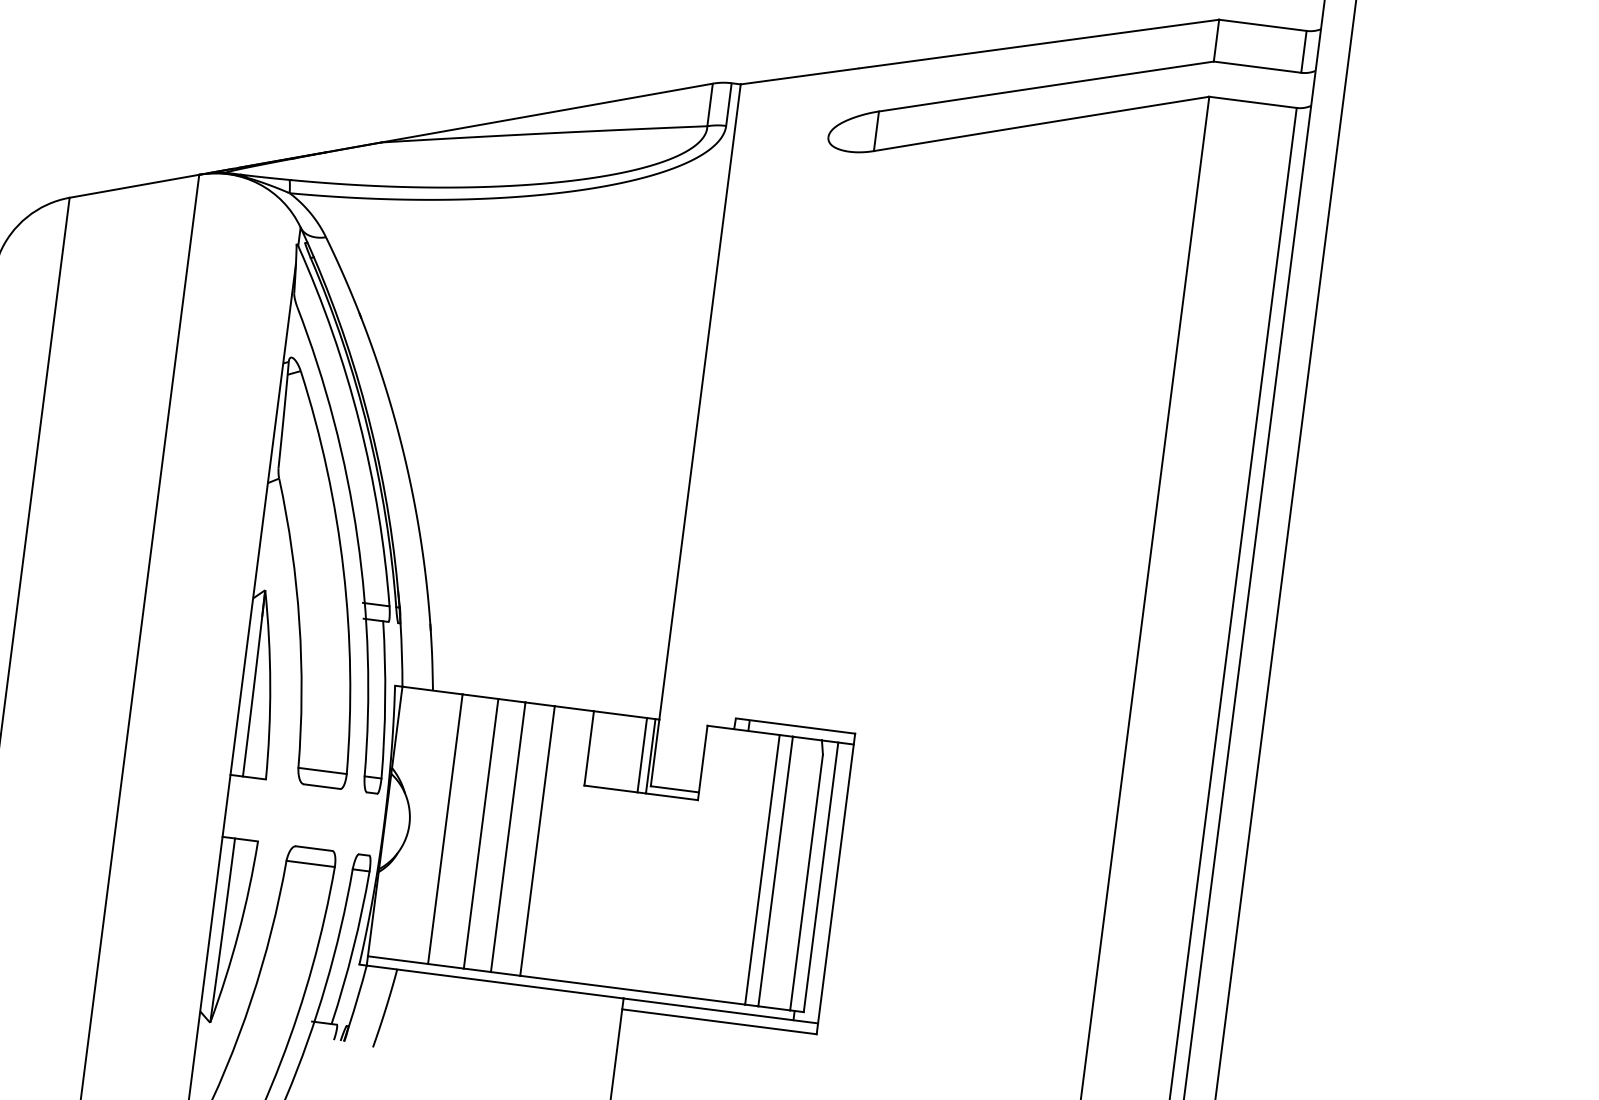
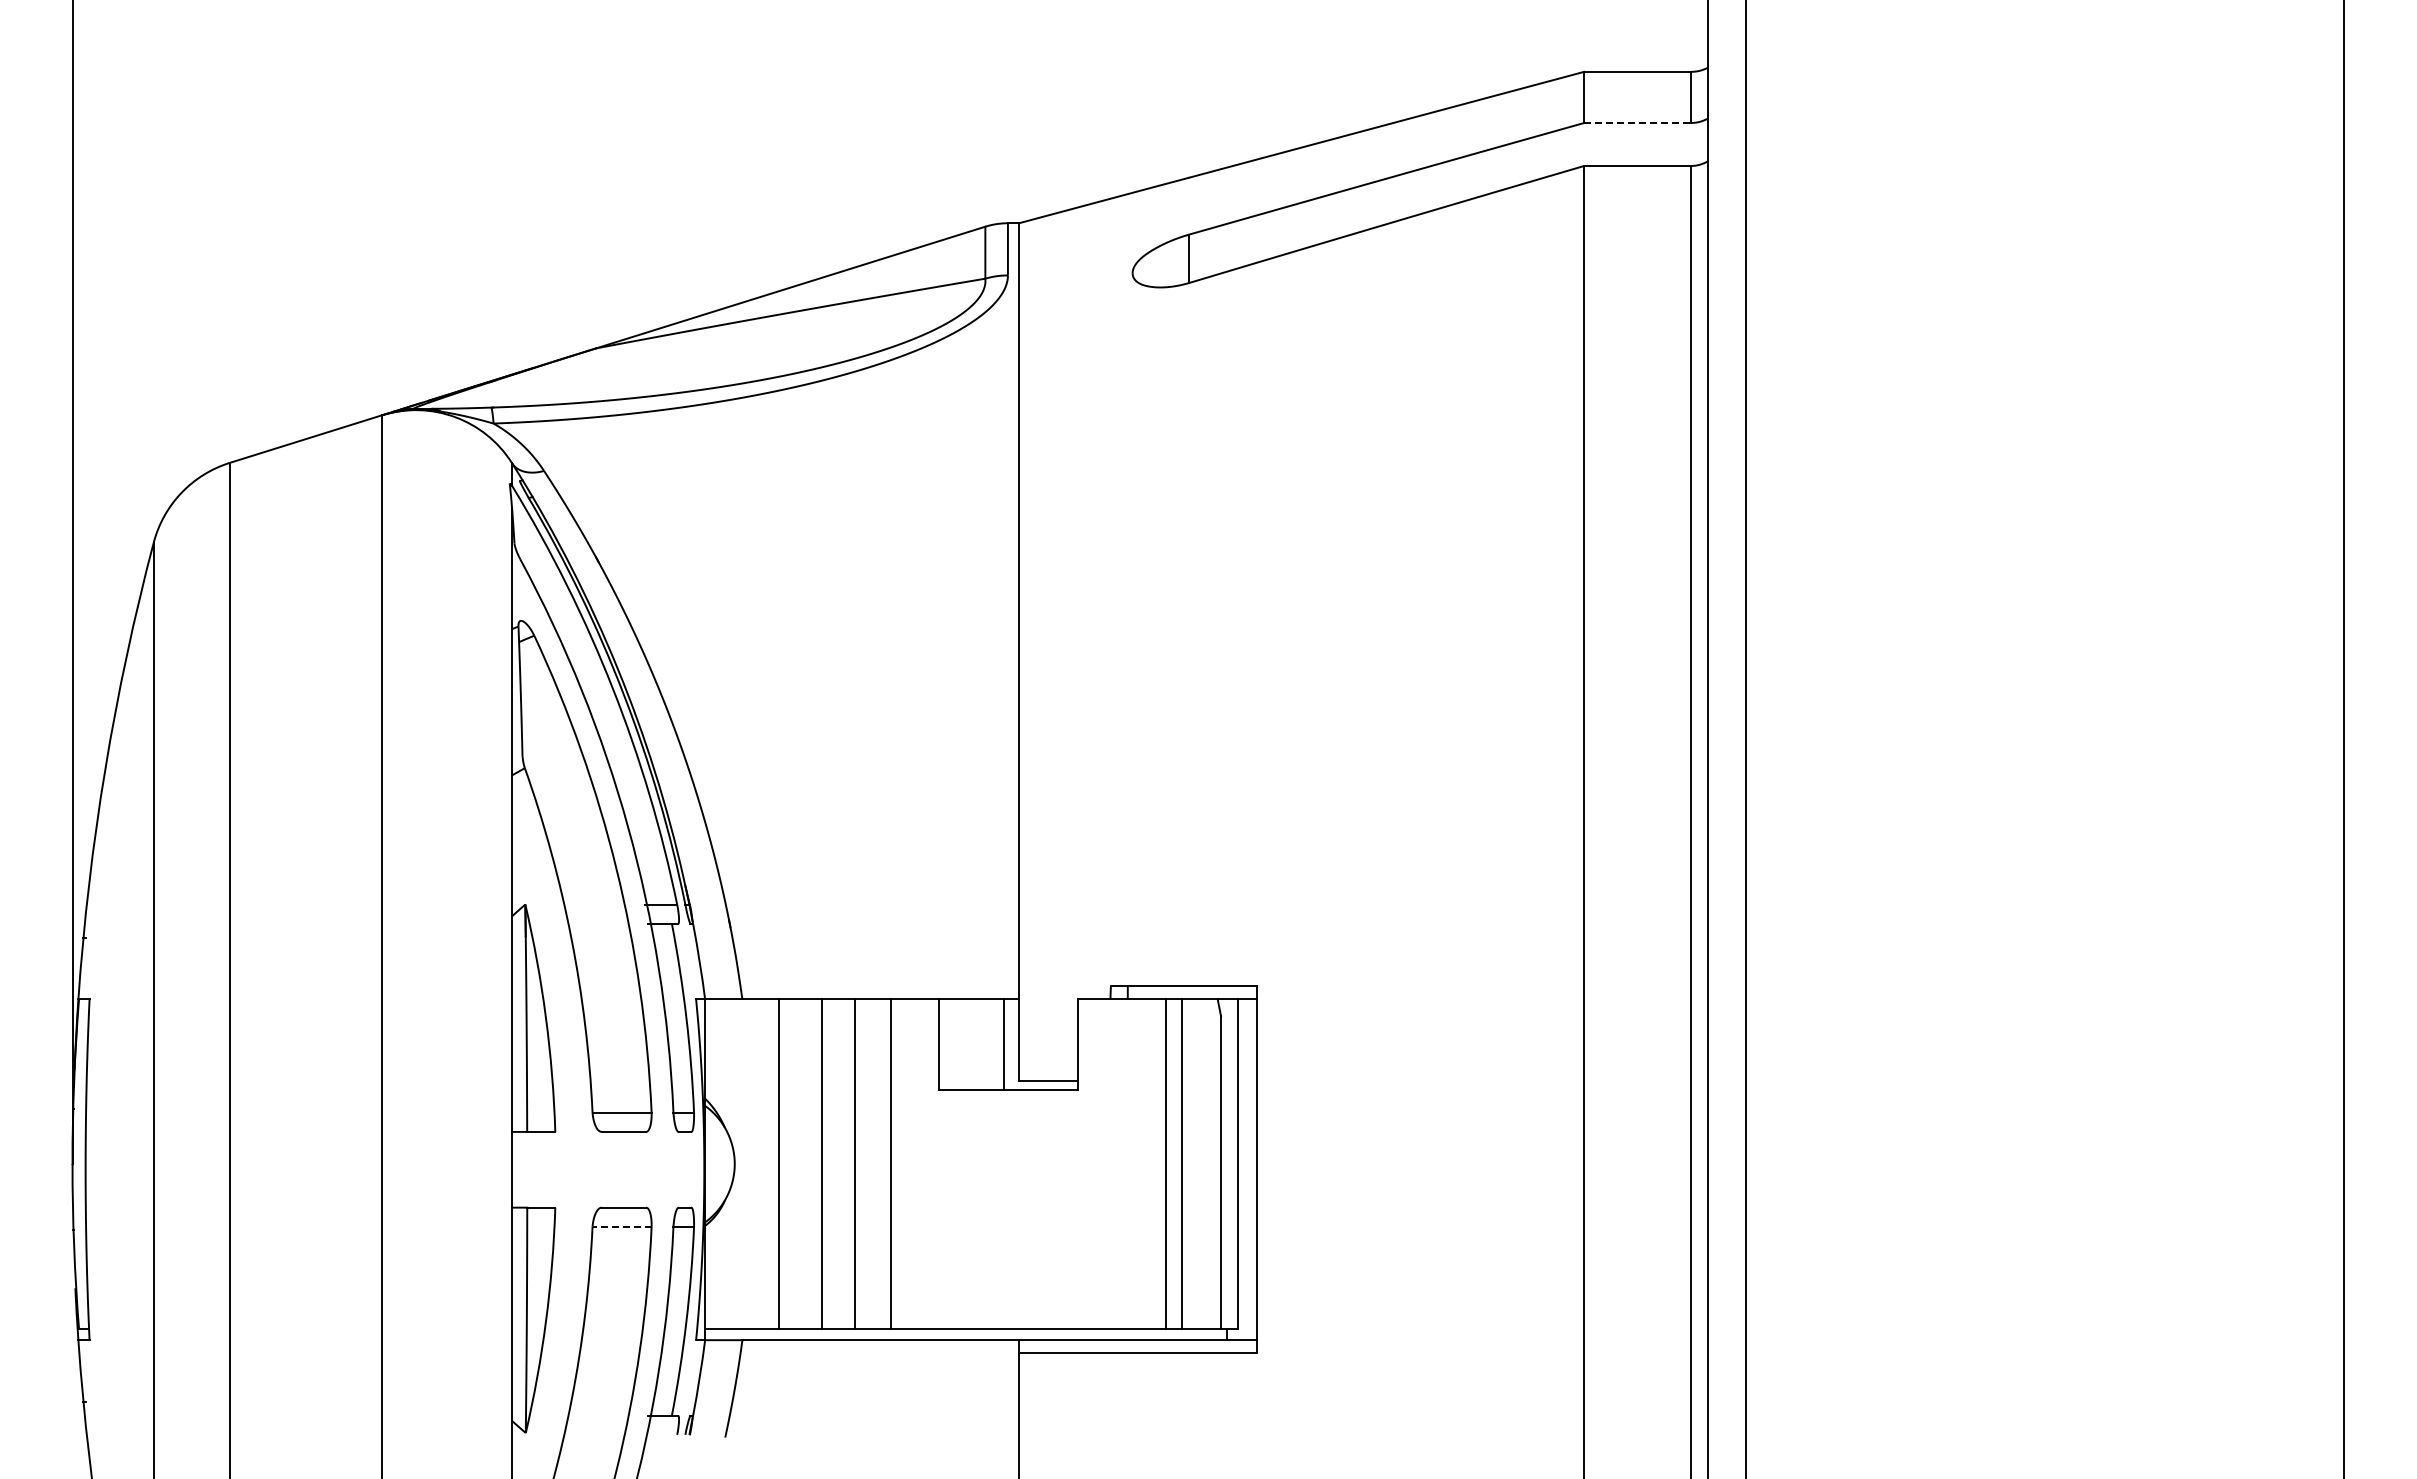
line: (1258, 66) -> (1638, 122), solid -> dashed
line: (650, 756) -> (1014, 1044), removed
line: (311, 863) -> (622, 1226), solid -> dashed

